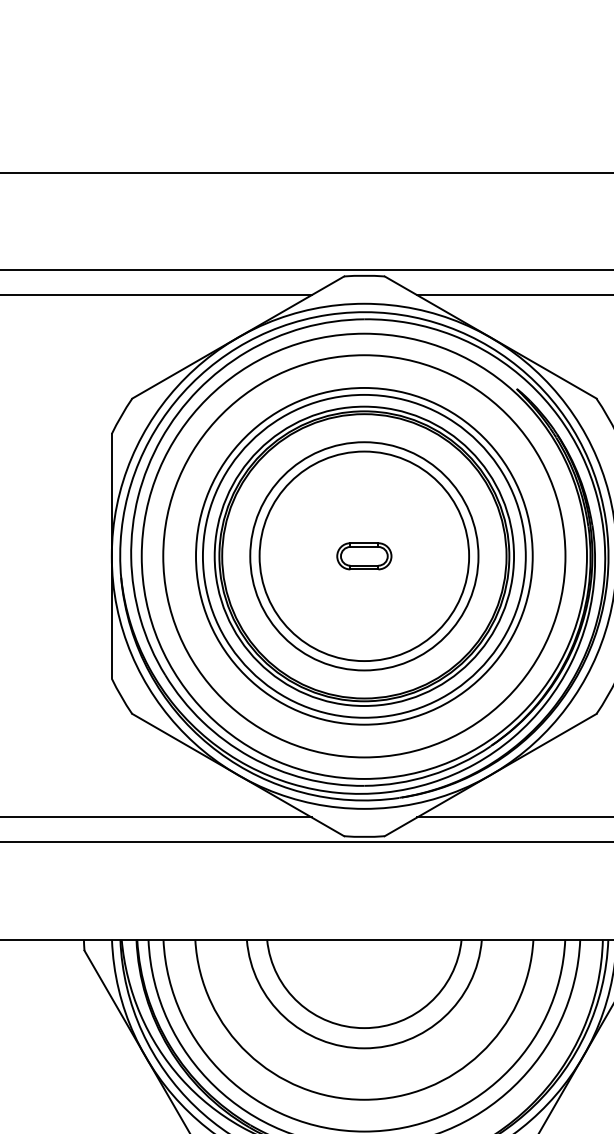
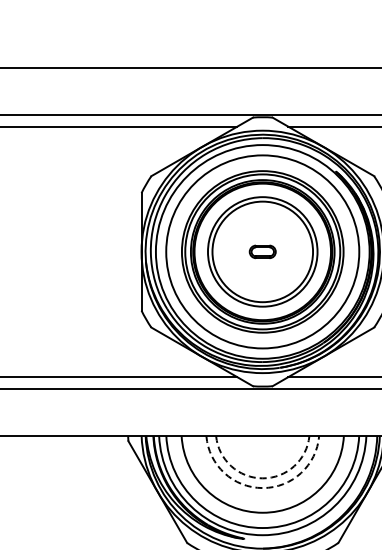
arc: (363, 1028) -> (262, 478), solid -> dashed
arc: (363, 1049) -> (262, 488), solid -> dashed

